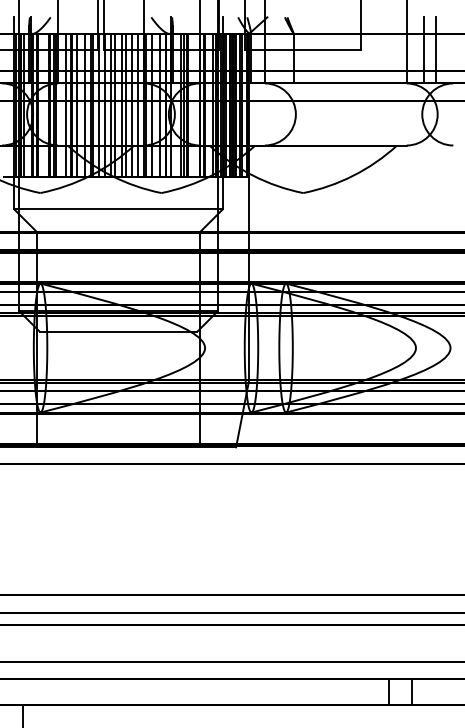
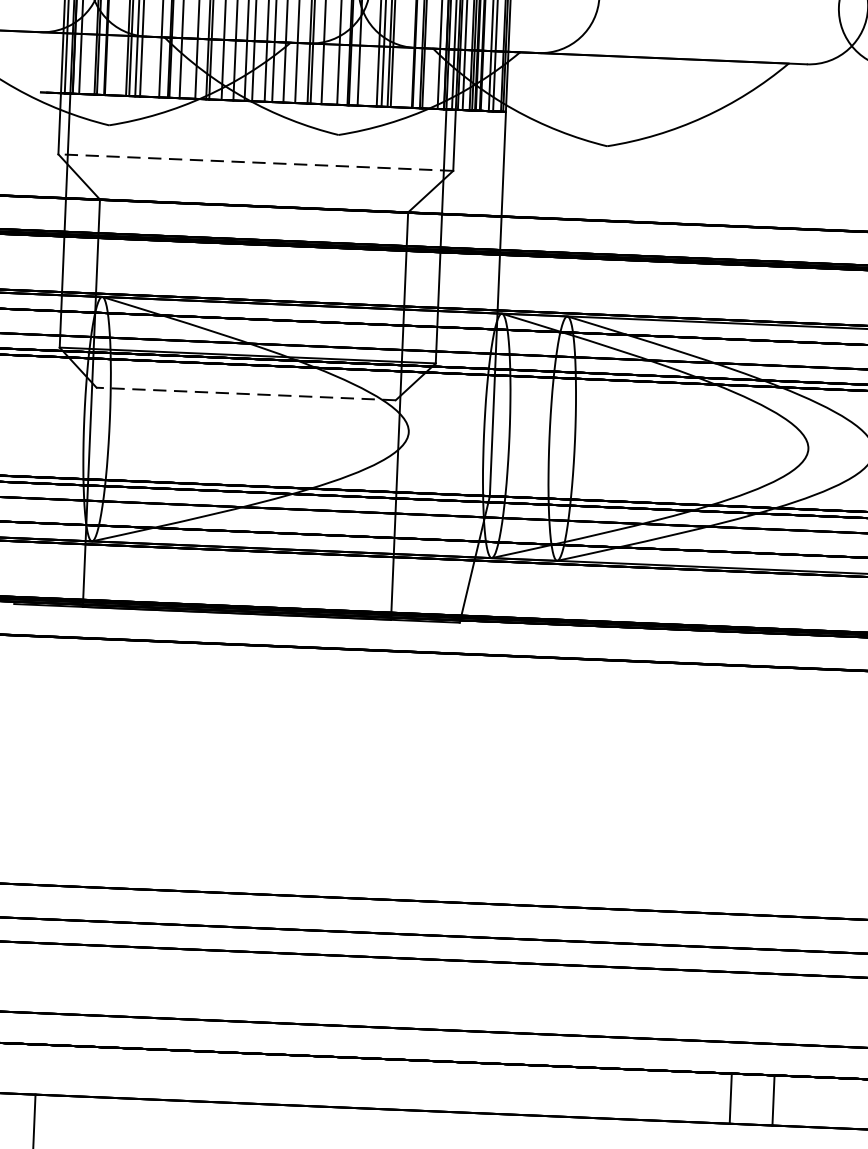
line: (118, 209) -> (255, 162), solid -> dashed
line: (118, 331) -> (246, 393), solid -> dashed

